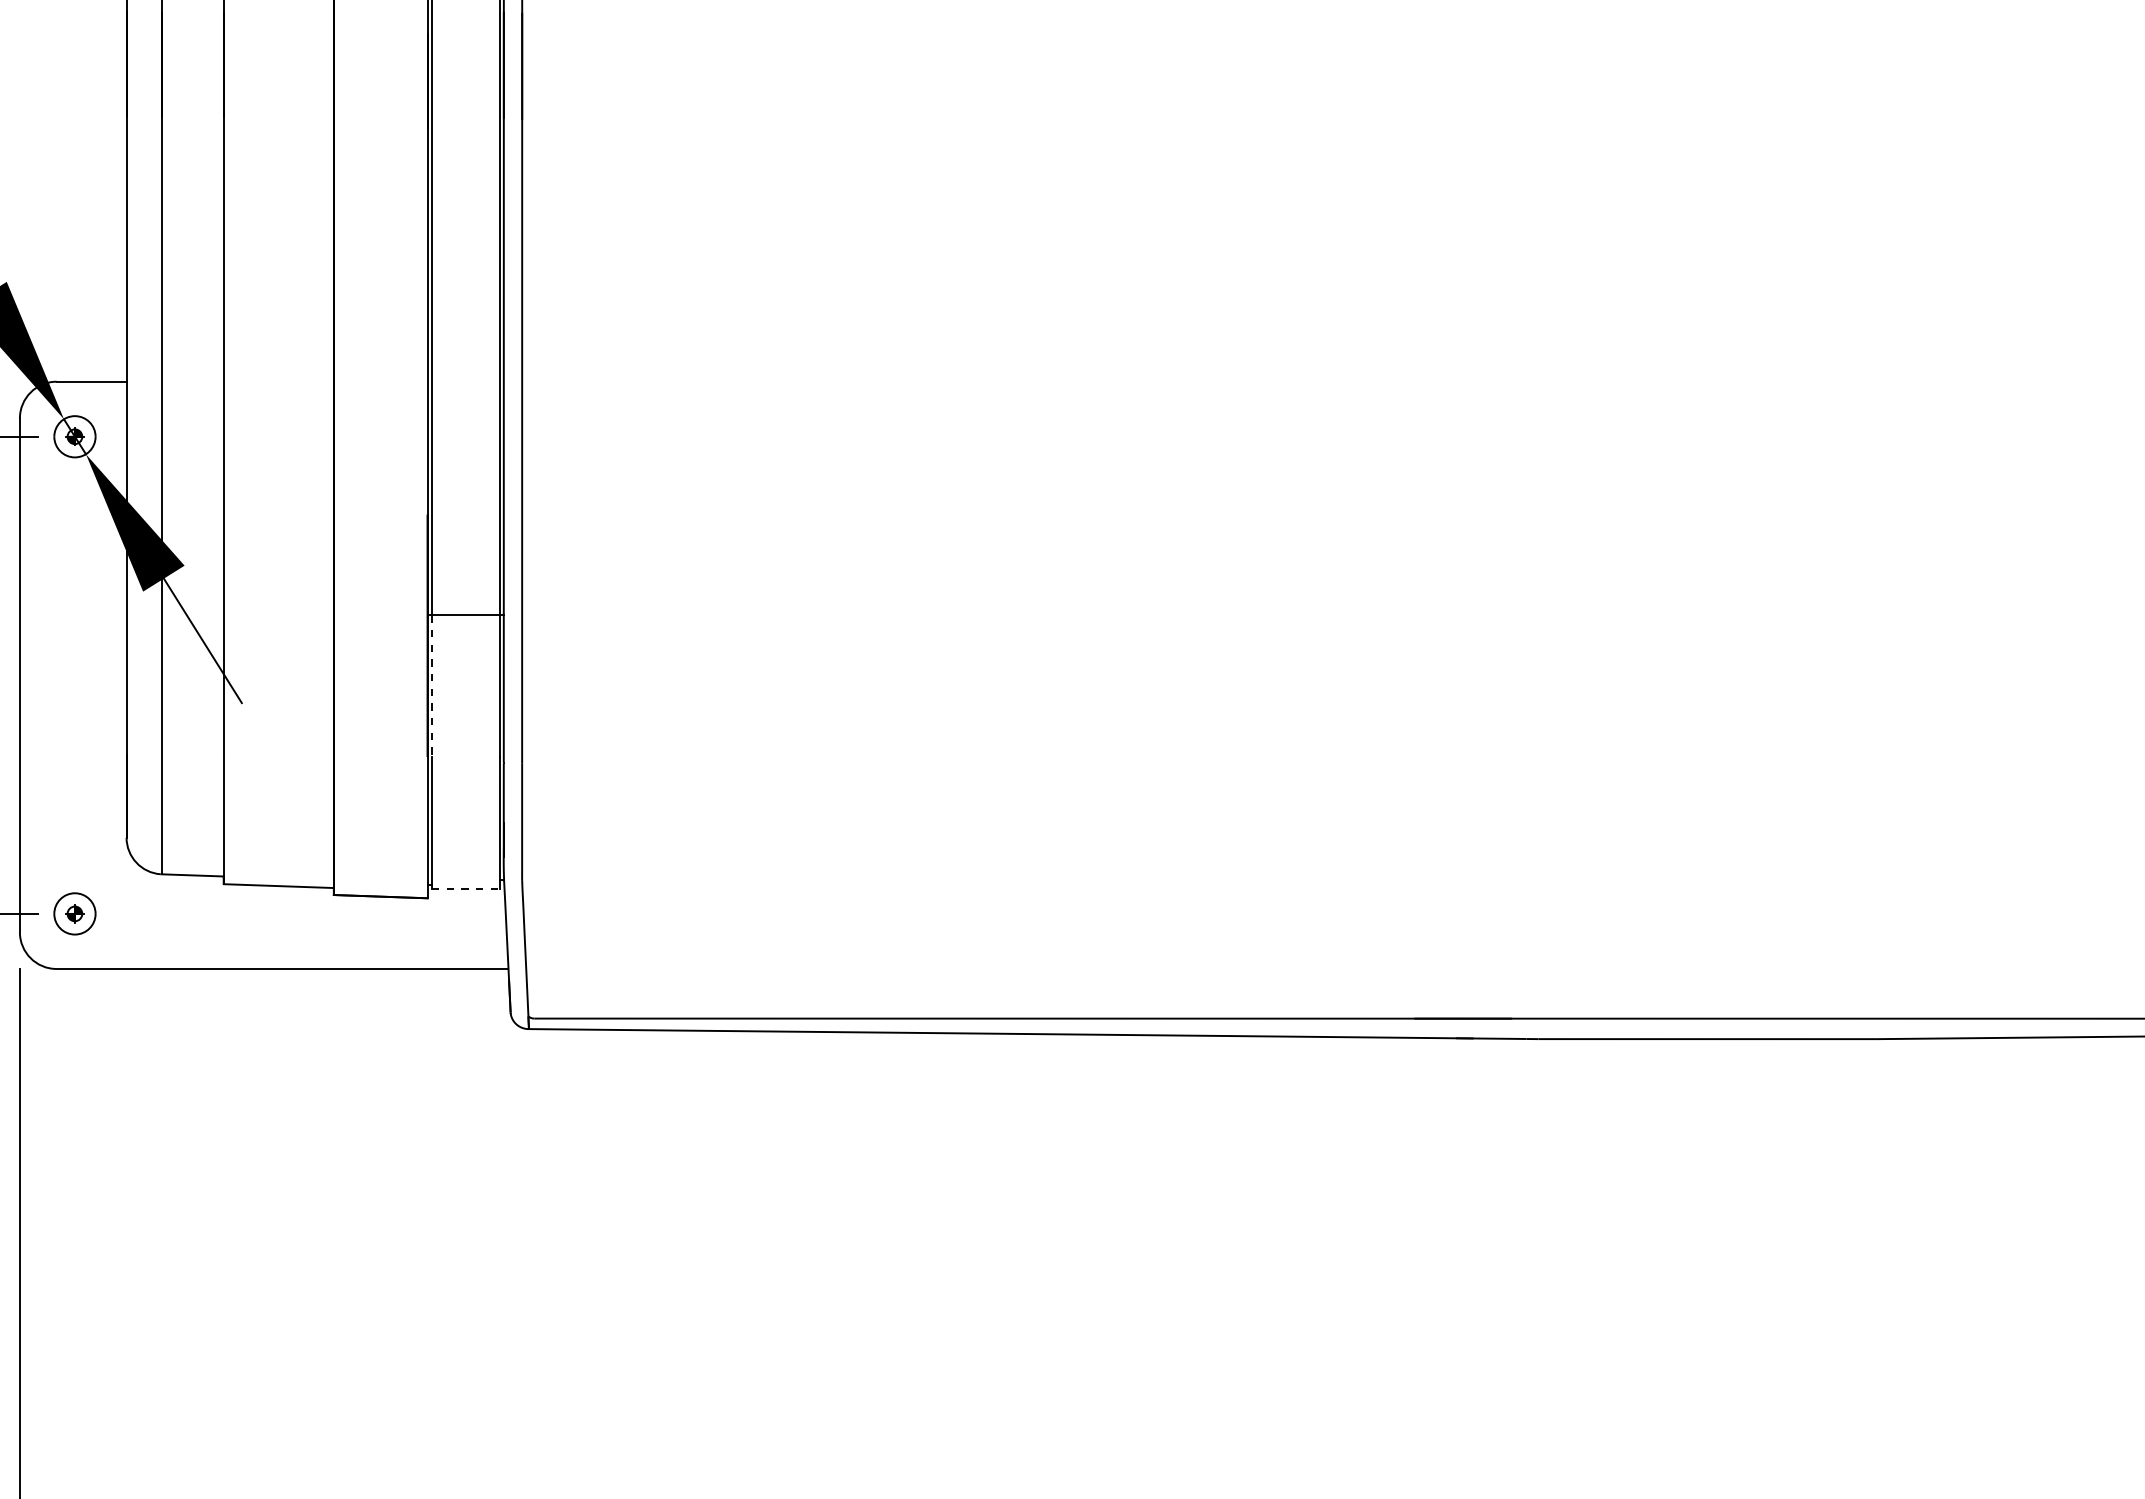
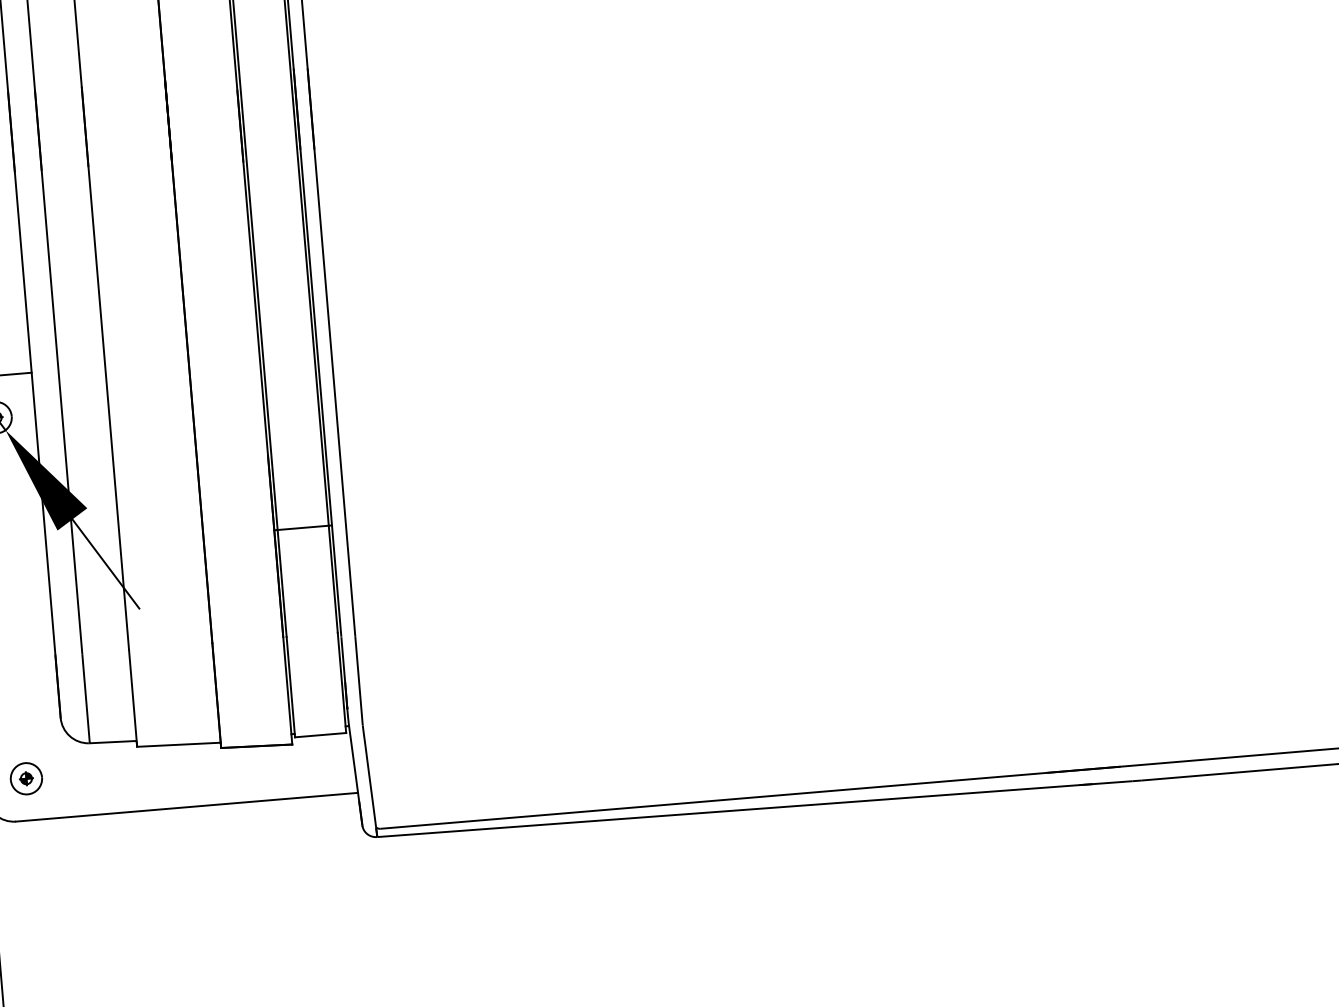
line: (432, 685) -> (282, 583), dashed -> solid
line: (465, 889) -> (320, 735), dashed -> solid

